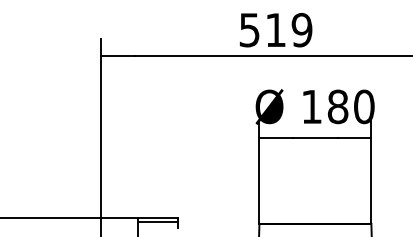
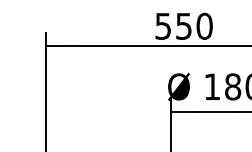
text: (289, 30) -> (194, 26), 519 -> 550

